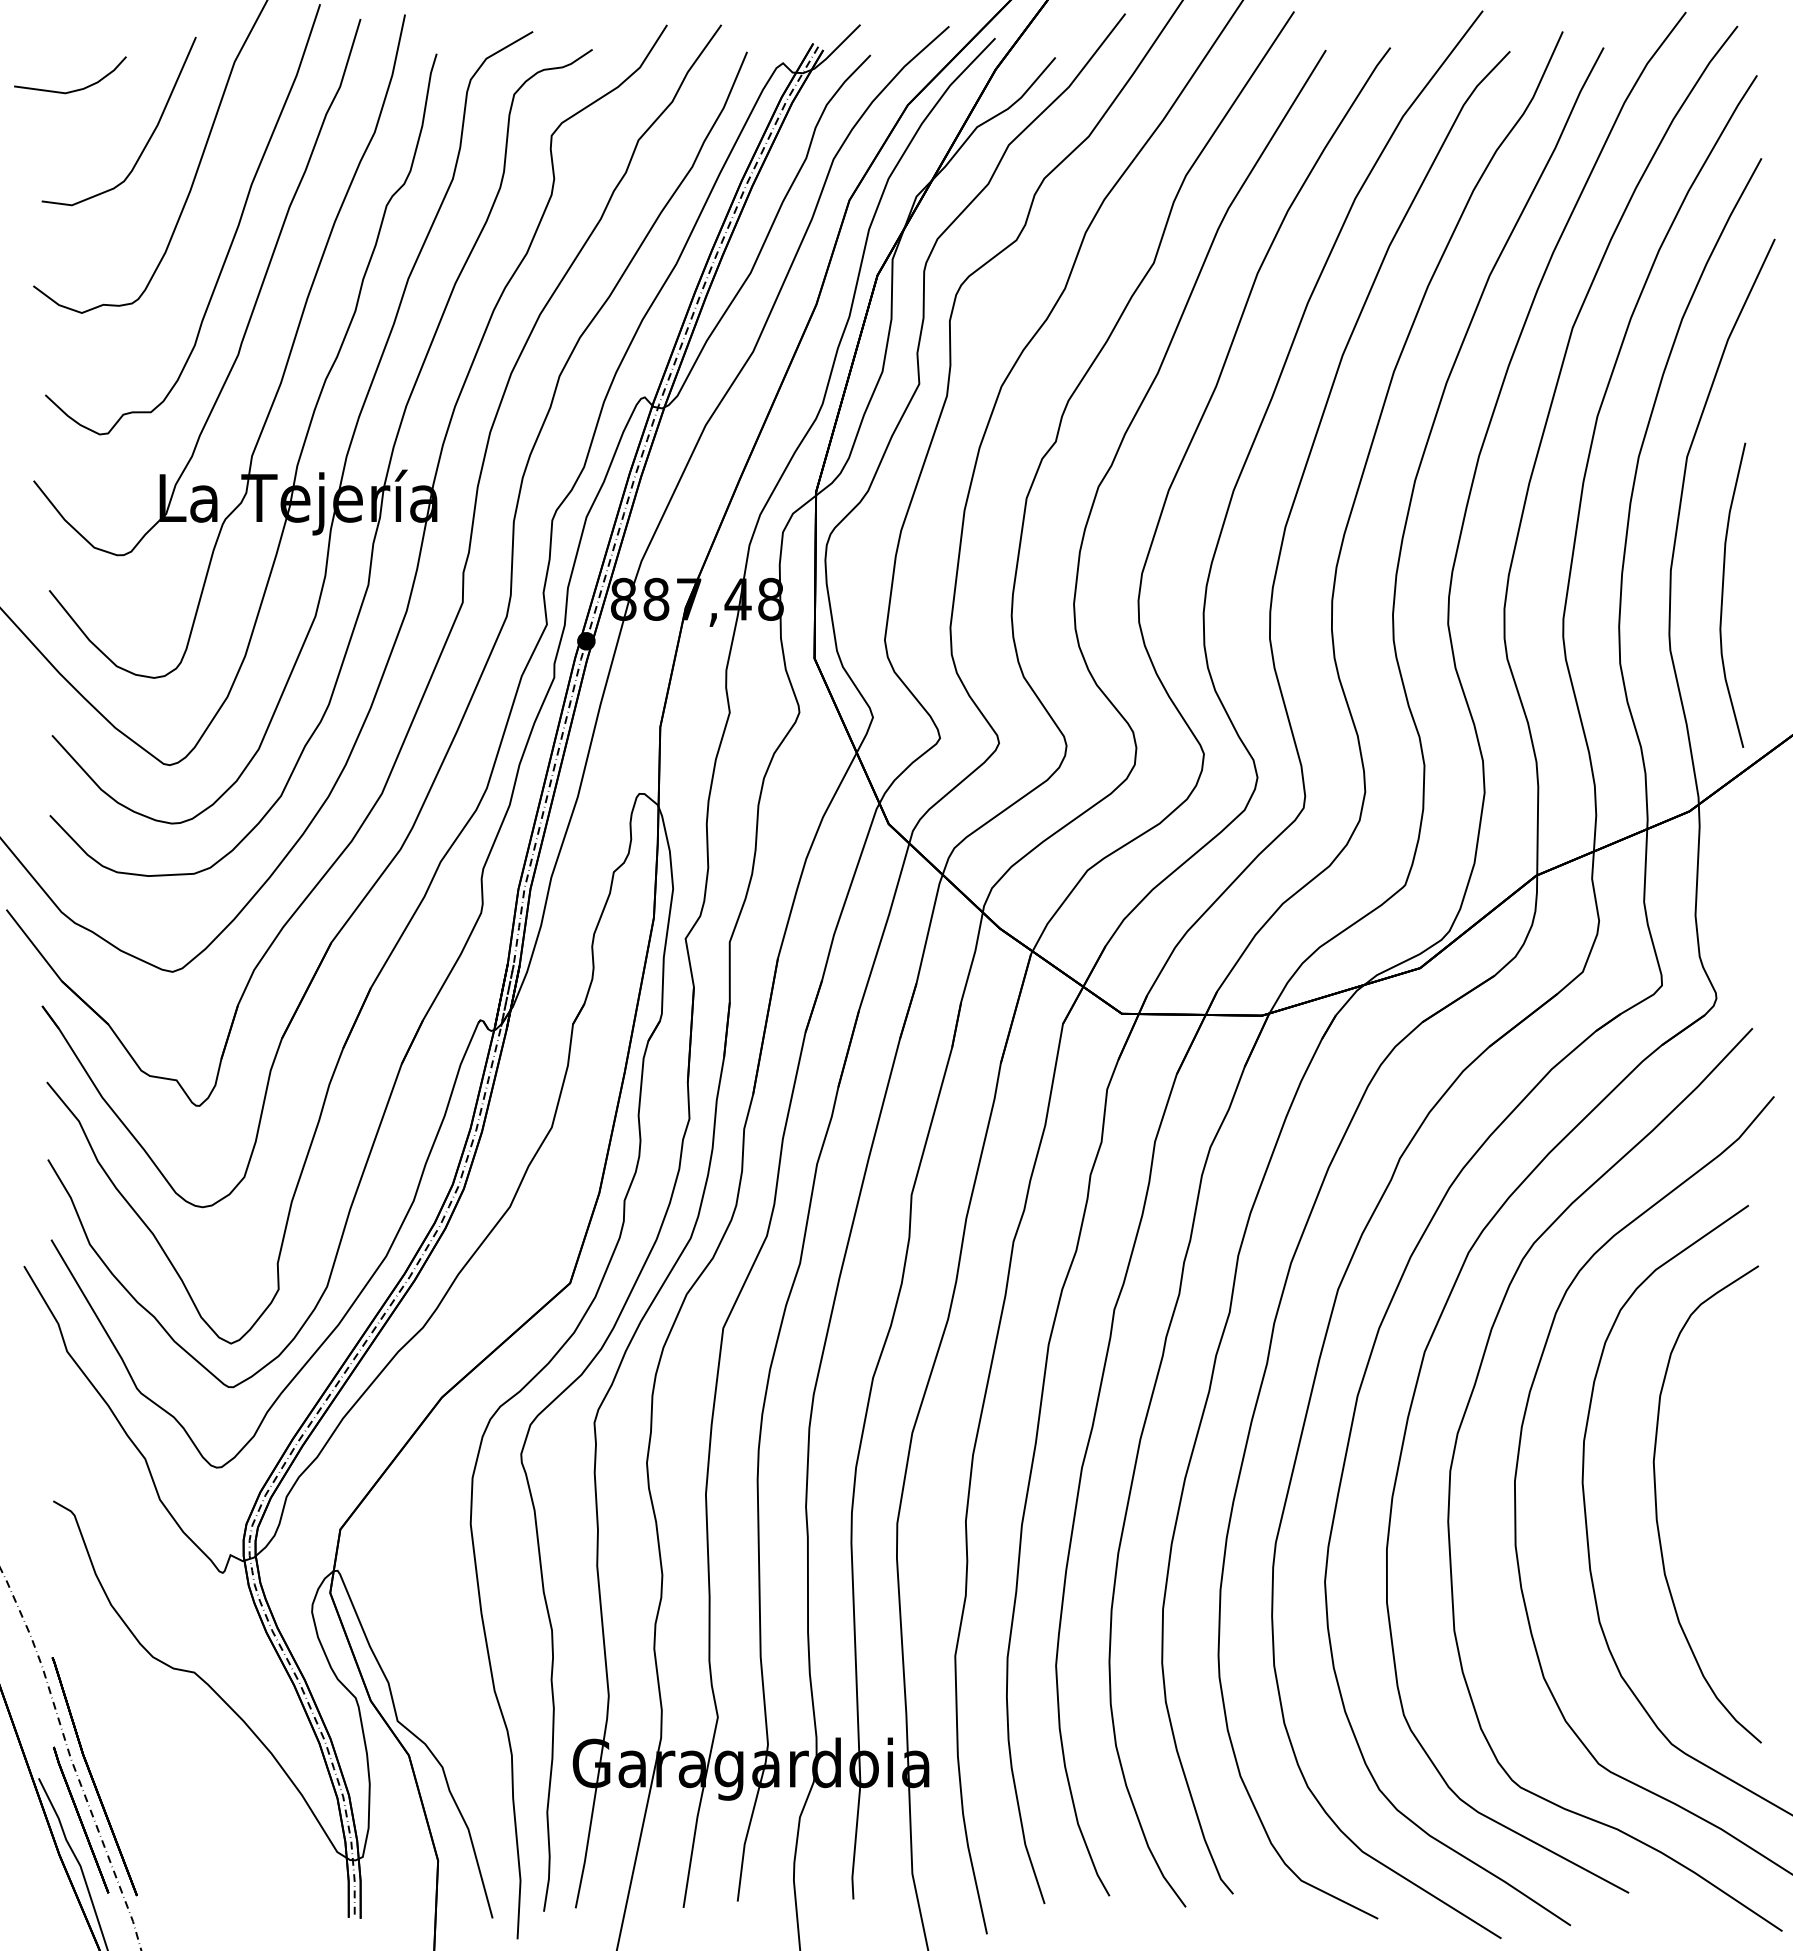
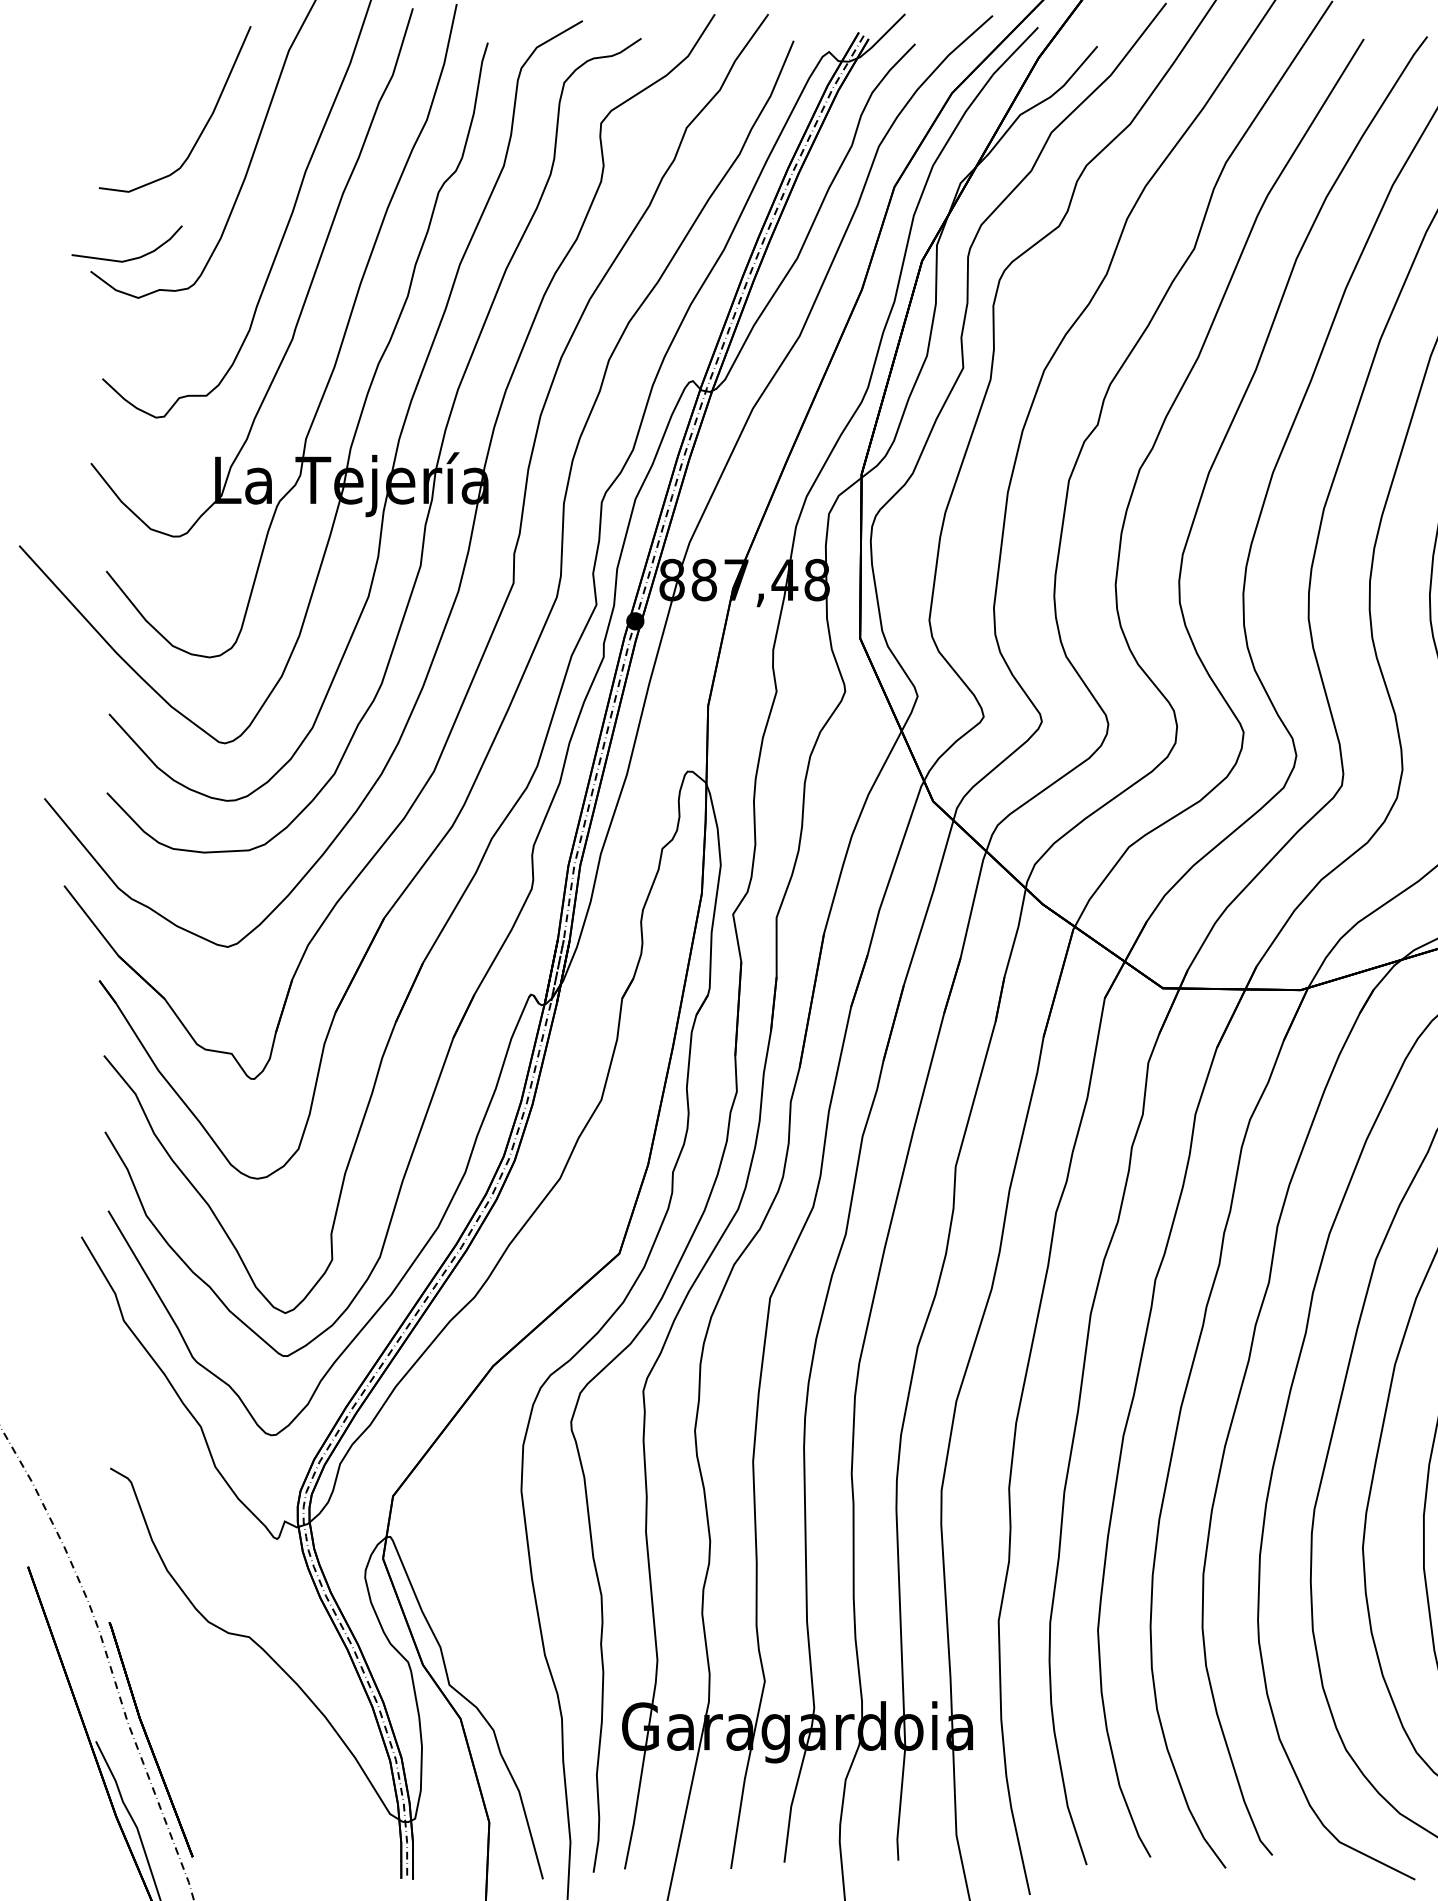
curve: (75, 89) -> (132, 258), moved
line: (81, 1819) -> (138, 1781), removed

